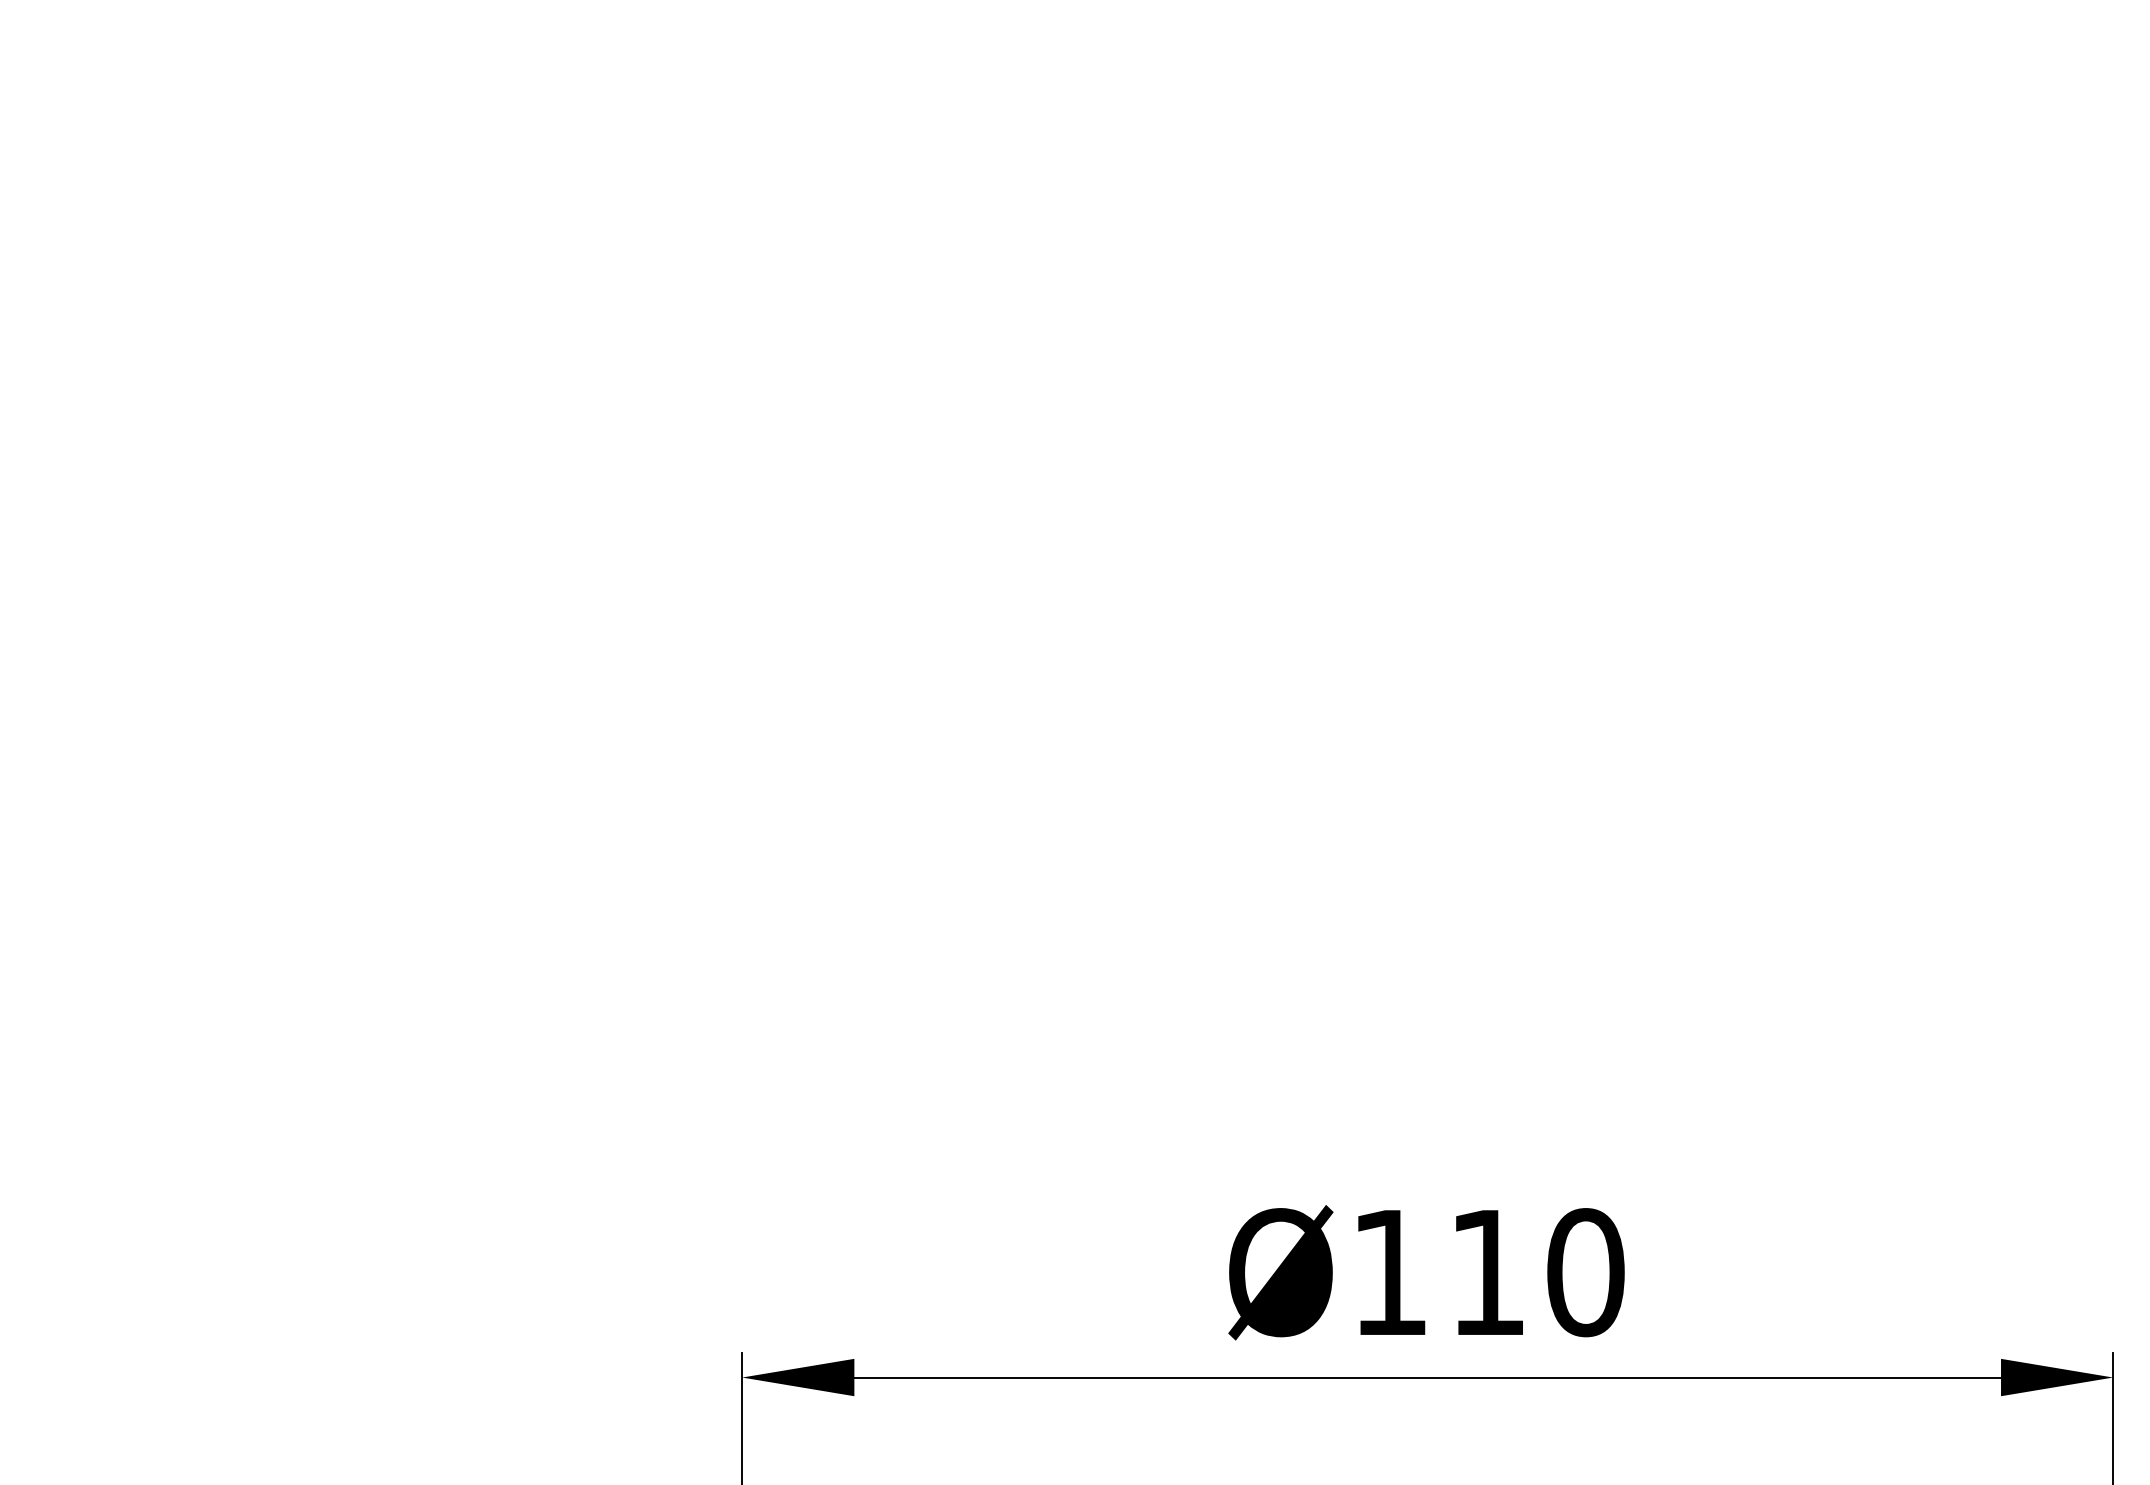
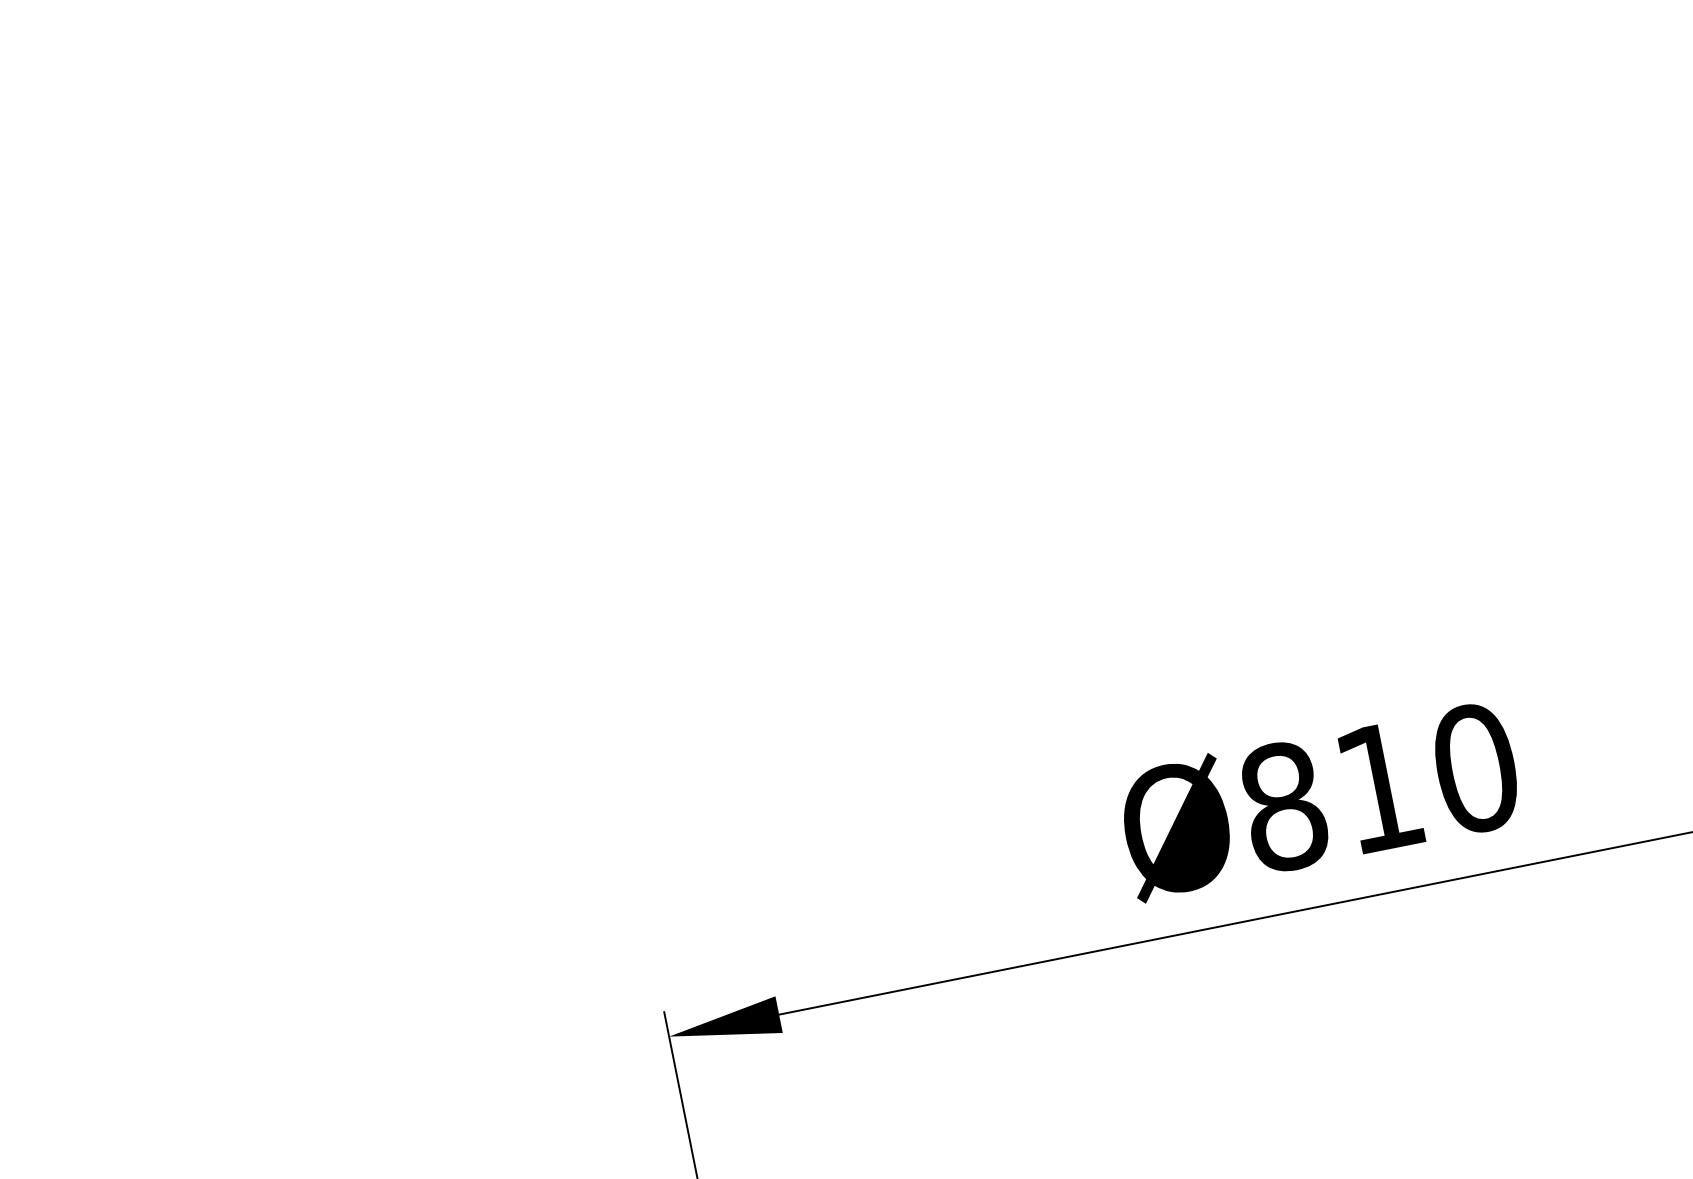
text: (1390, 1272) -> (1284, 806), Ø110 -> Ø810

